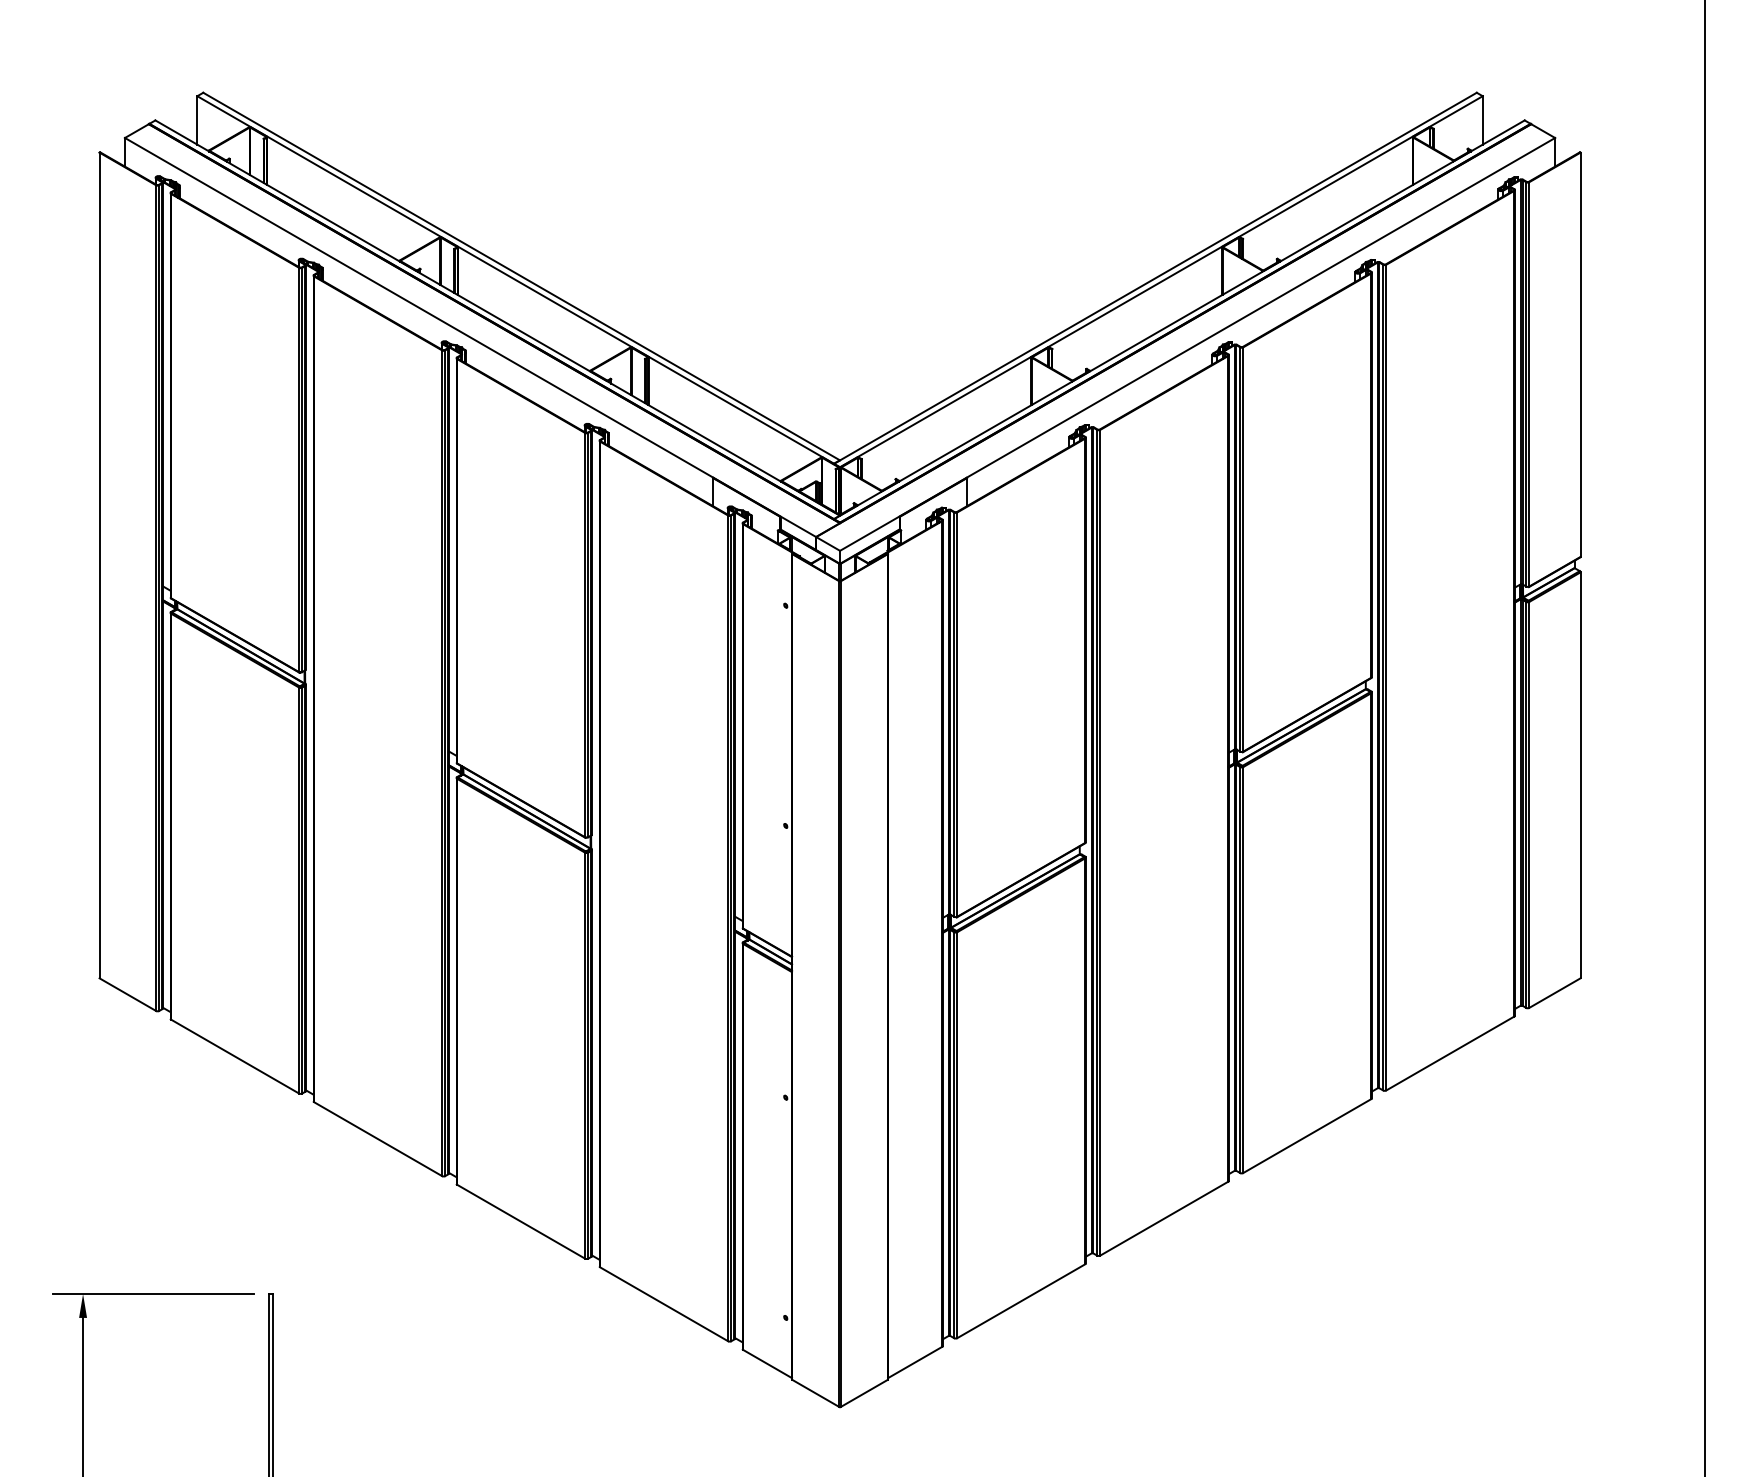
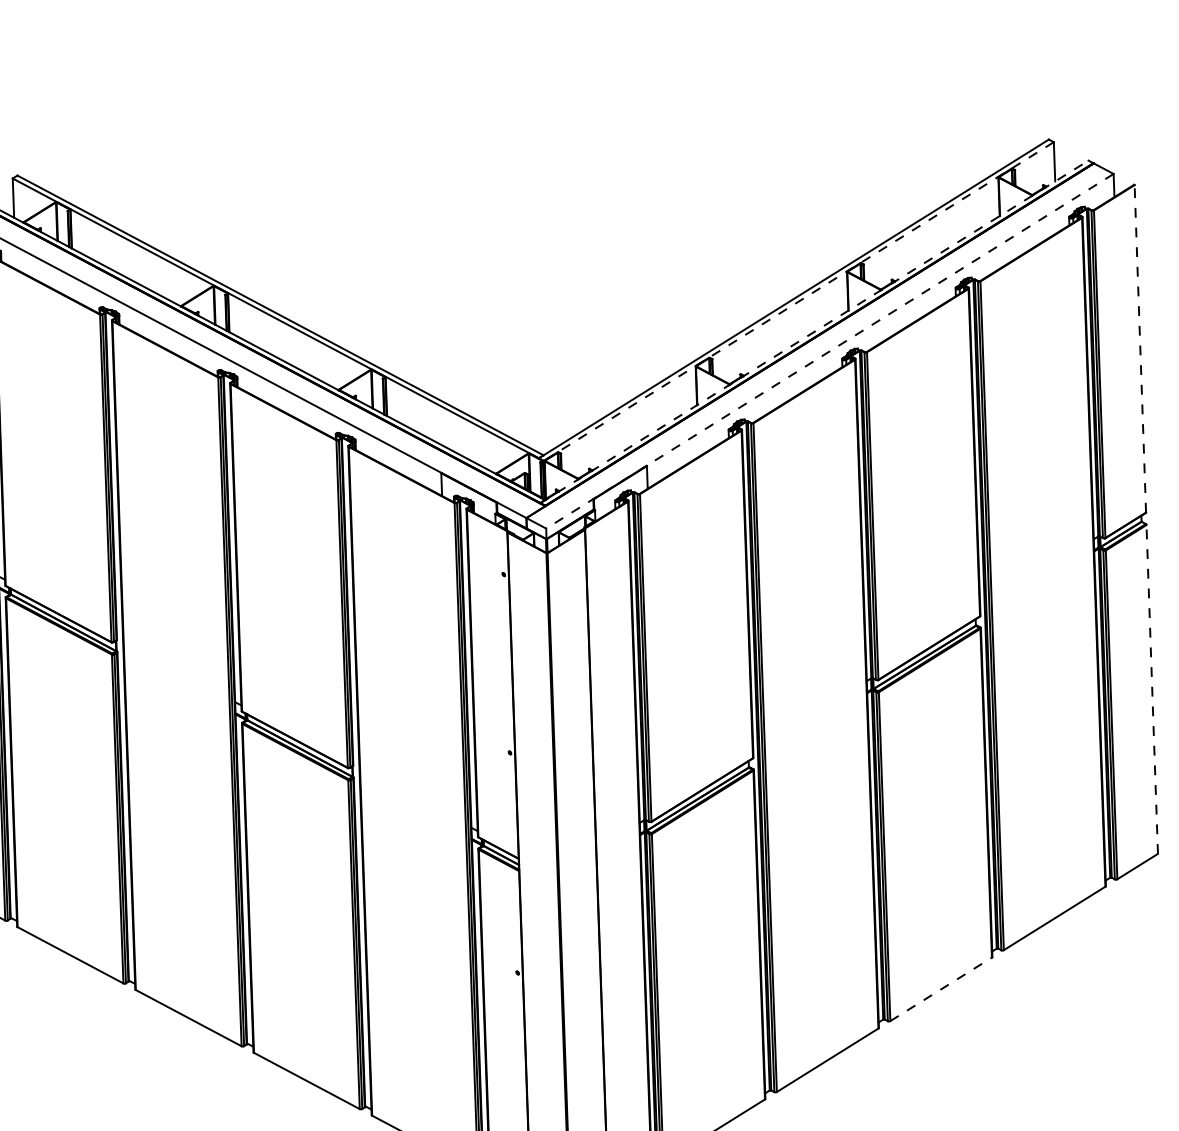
line: (1160, 282) -> (798, 302), solid -> dashed
line: (1179, 319) -> (814, 331), solid -> dashed
line: (1197, 344) -> (829, 351), solid -> dashed
line: (1580, 354) -> (1140, 348), solid -> dashed
line: (1580, 775) -> (1152, 689), solid -> dashed
line: (1307, 1136) -> (941, 989), solid -> dashed

